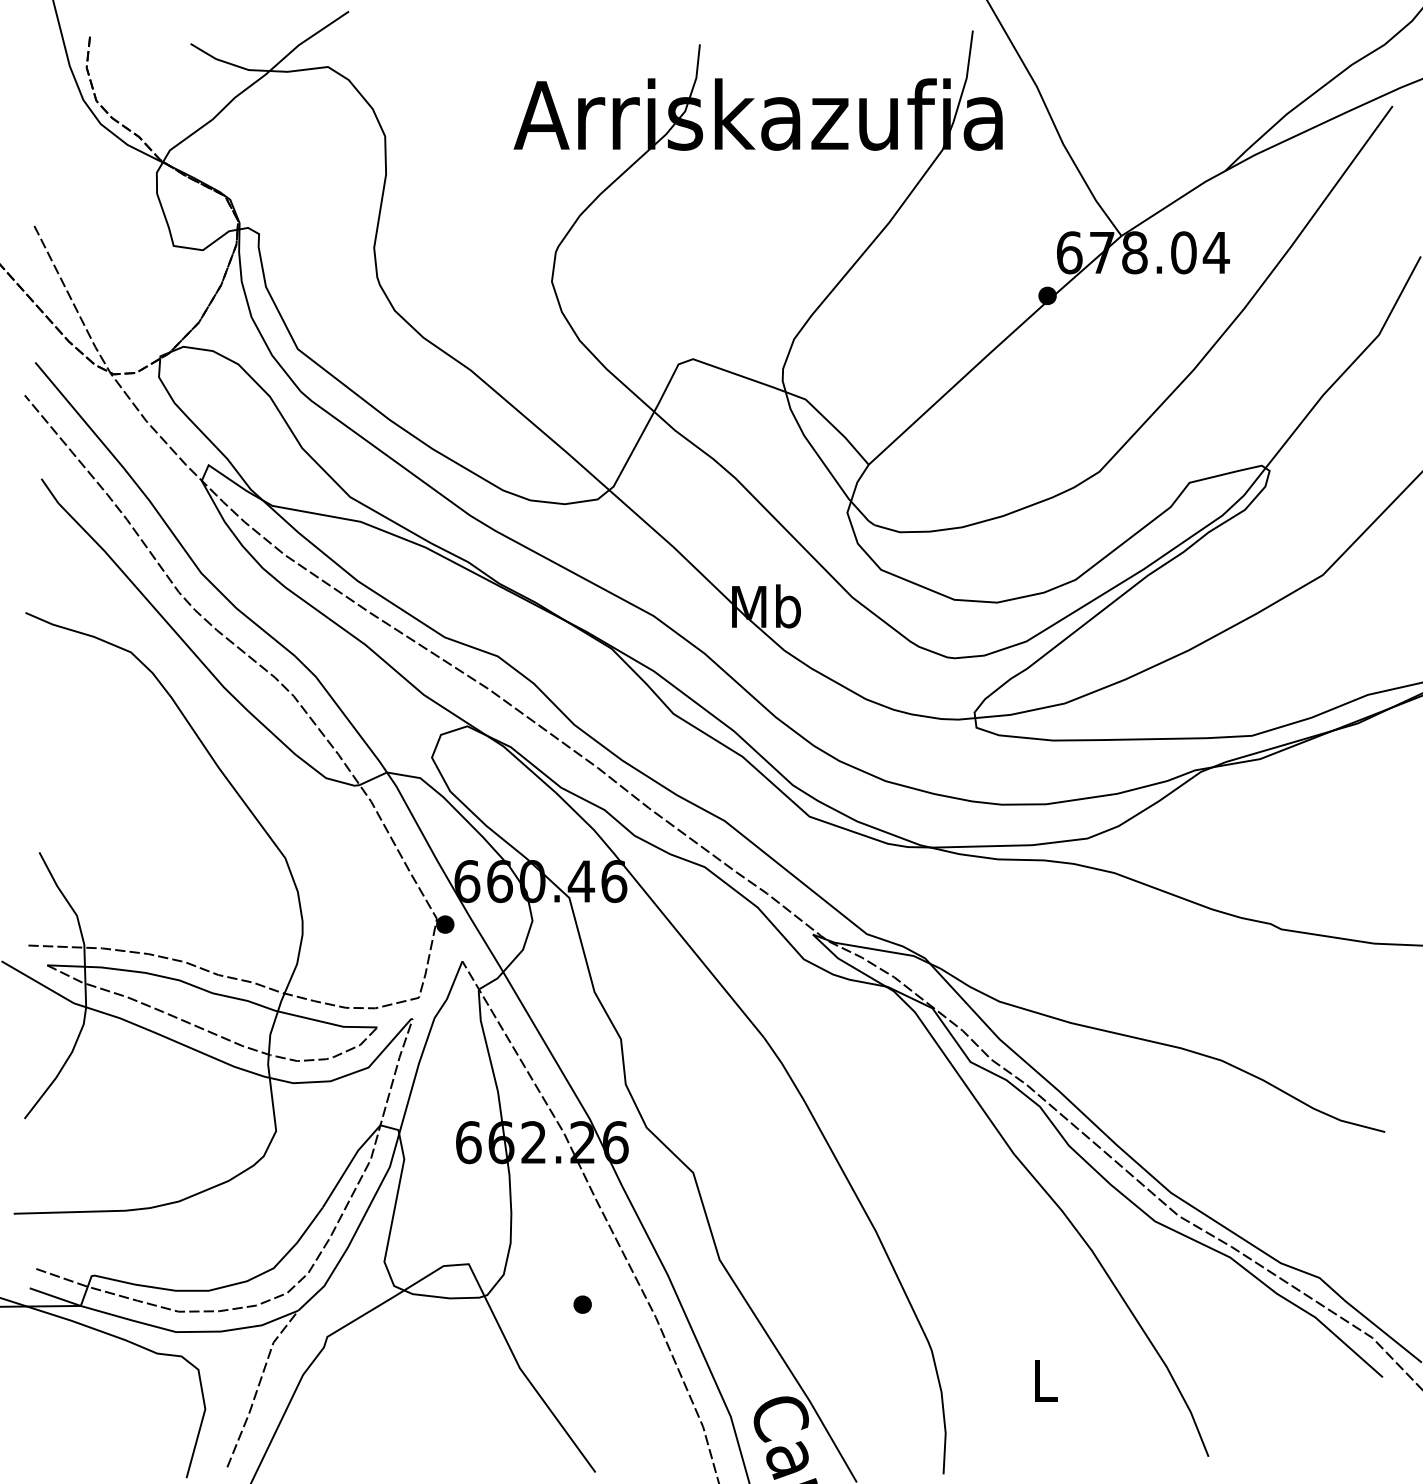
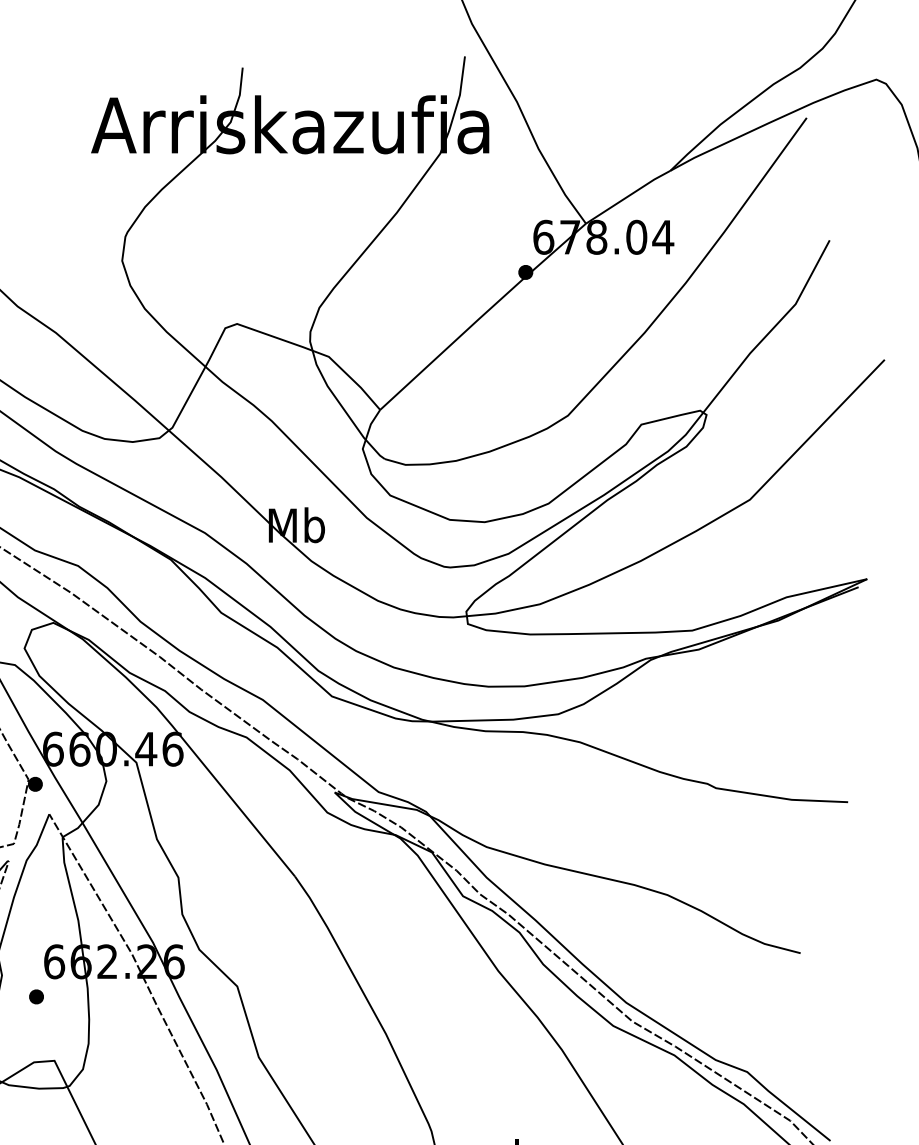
part: (582, 1304) -> (36, 996), moved

